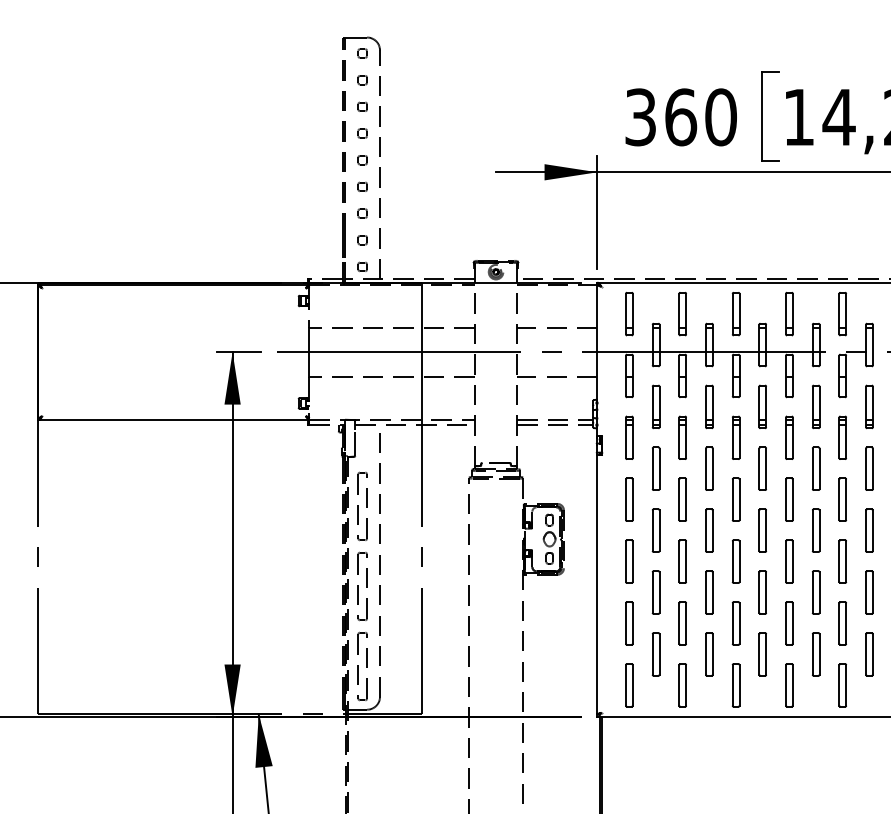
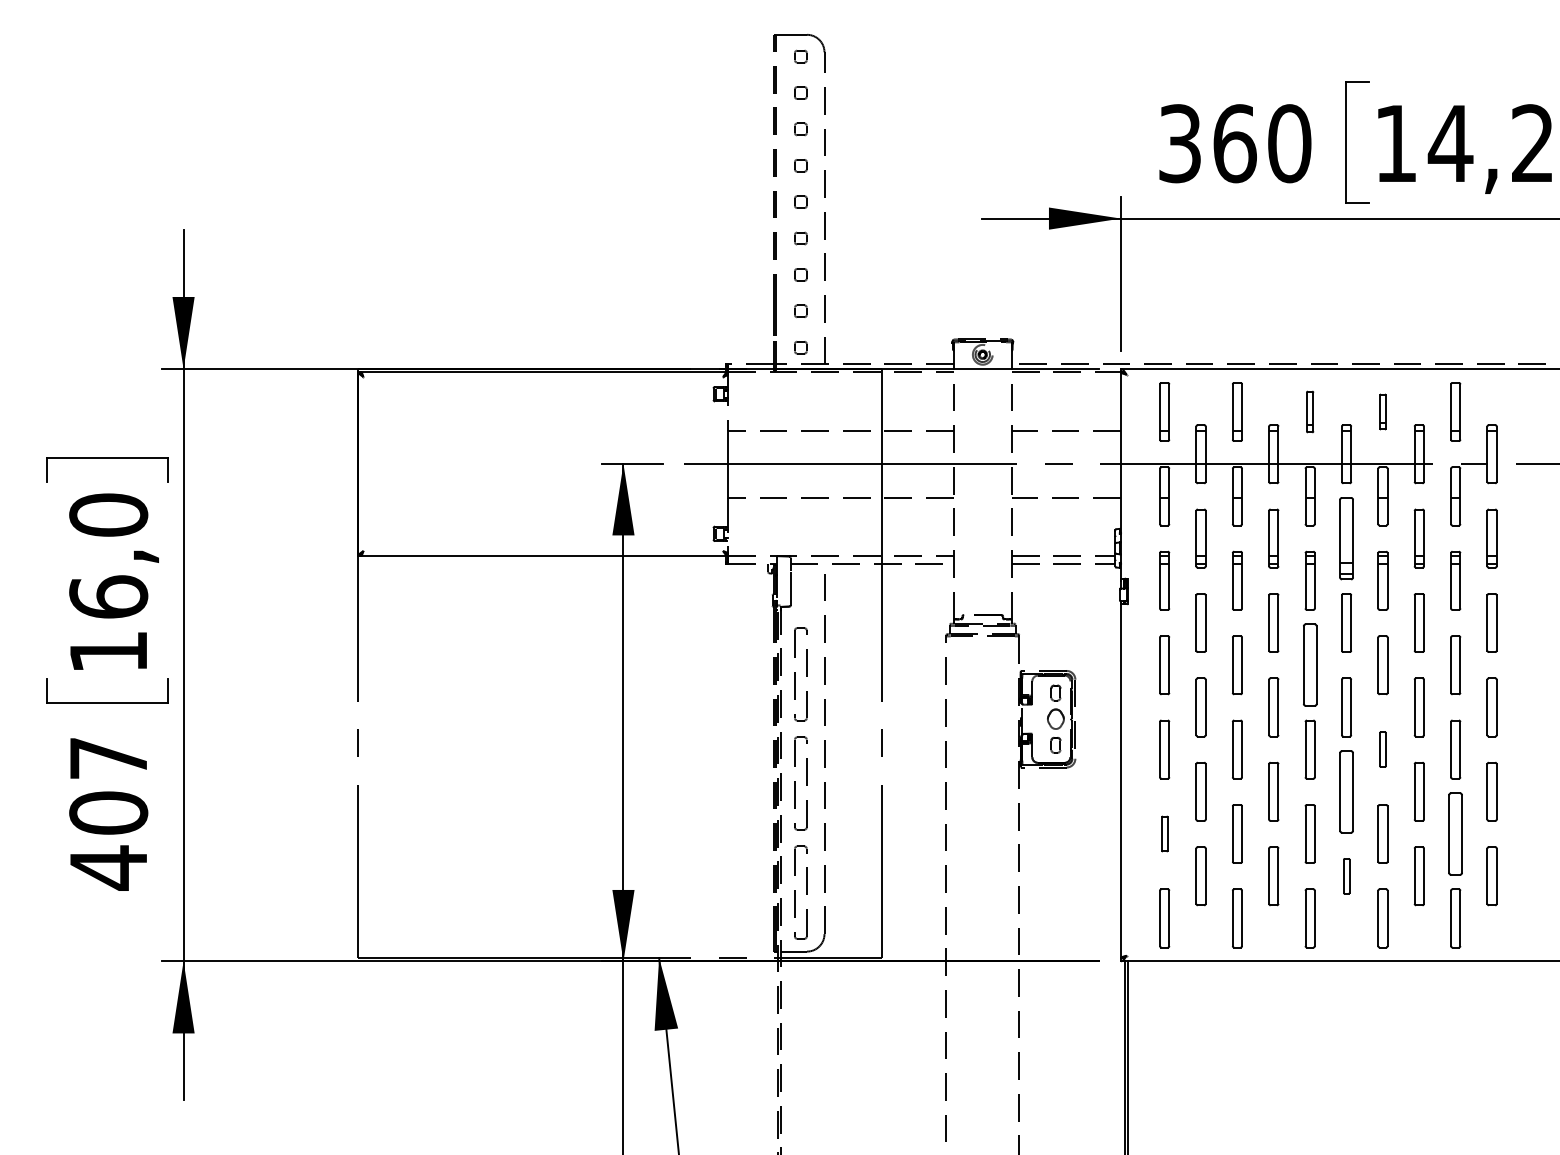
part: (735, 313) -> (1309, 411), size x0.7
part: (789, 313) -> (1382, 411), size x0.6
part: (762, 406) -> (1346, 538), size x1.4
part: (735, 499) -> (1309, 665), size x1.4
part: (789, 561) -> (1382, 749), size x0.6
part: (762, 592) -> (1346, 791), size x1.4
part: (629, 623) -> (1164, 833), size x0.6
part: (842, 623) -> (1455, 833), size x1.4
part: (762, 654) -> (1346, 876), size x0.6

